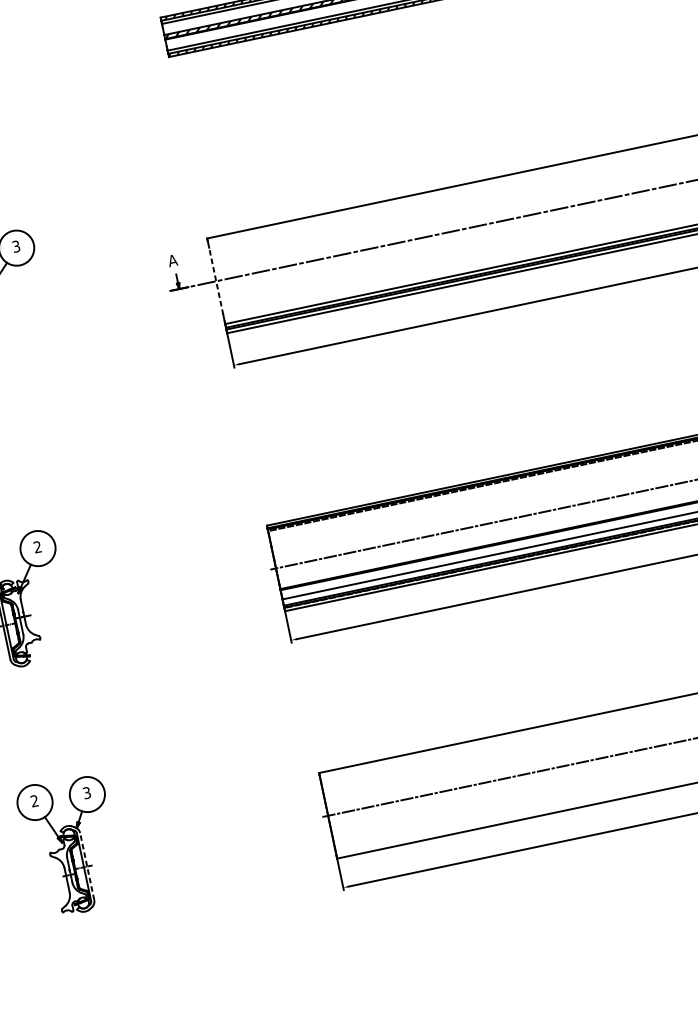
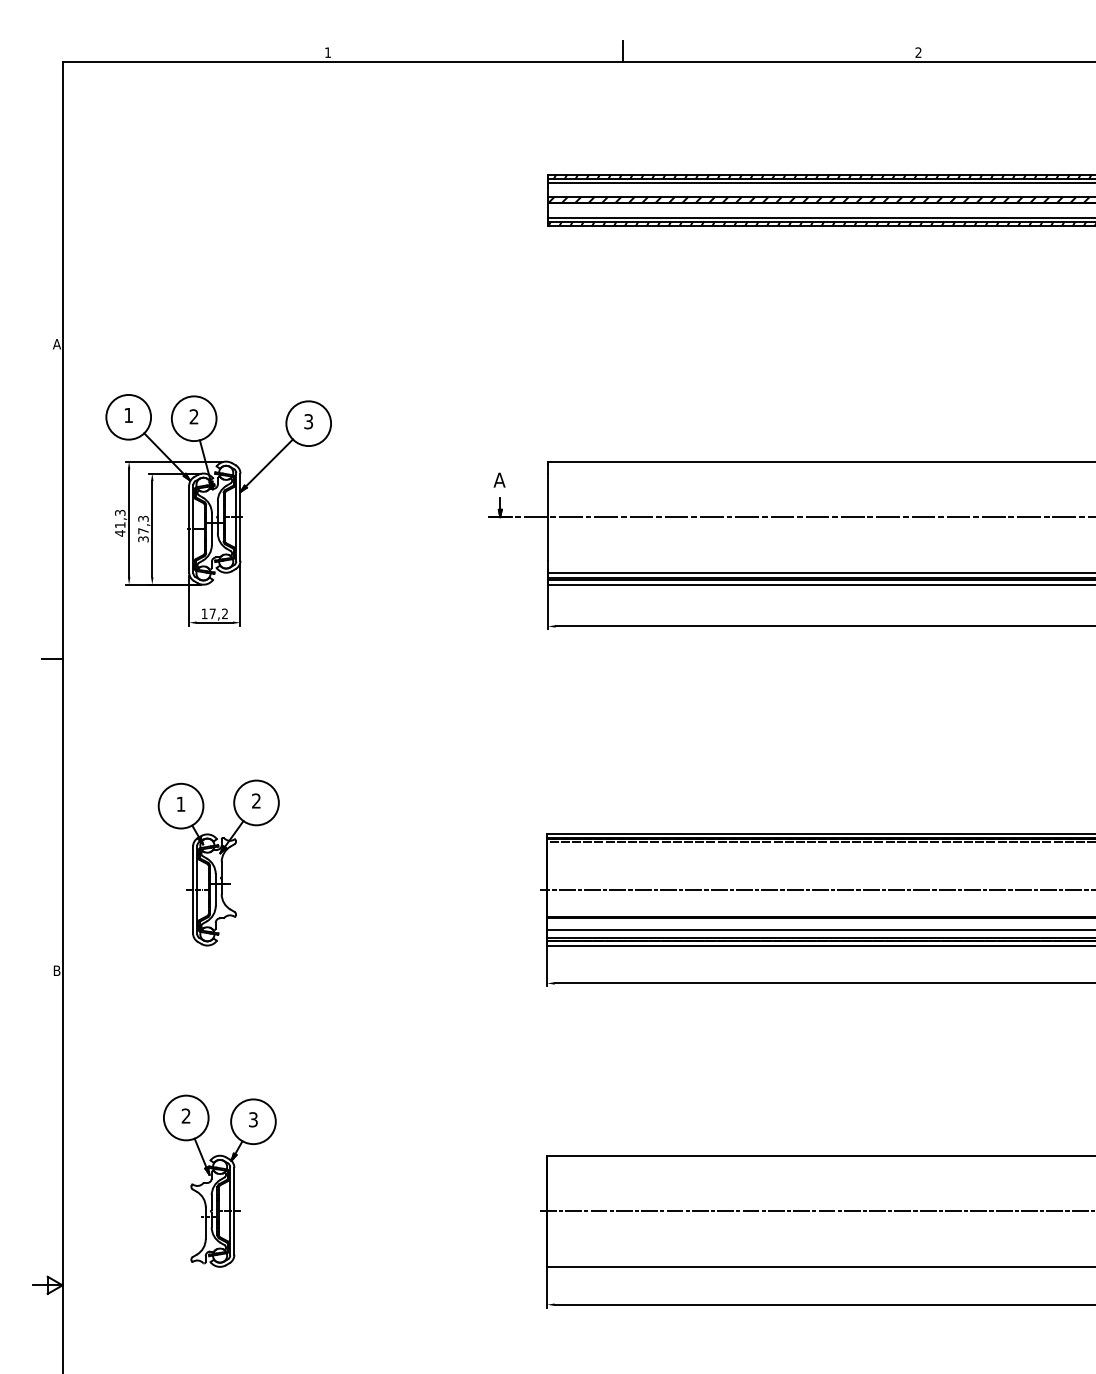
line: (216, 281) -> (548, 517), dashed -> solid
line: (87, 866) -> (234, 1211), dashed -> solid

